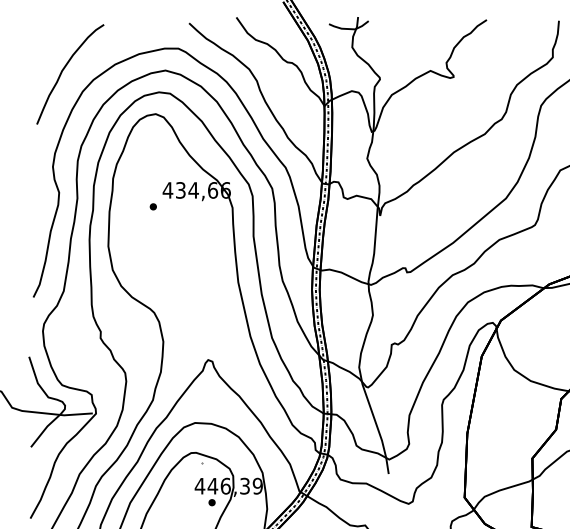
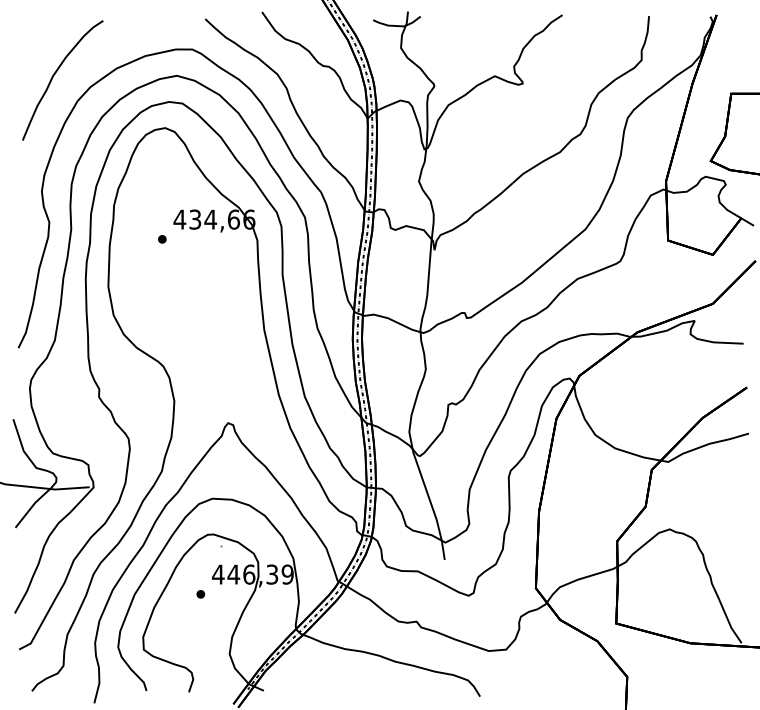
part: (211, 502) -> (200, 594), moved

